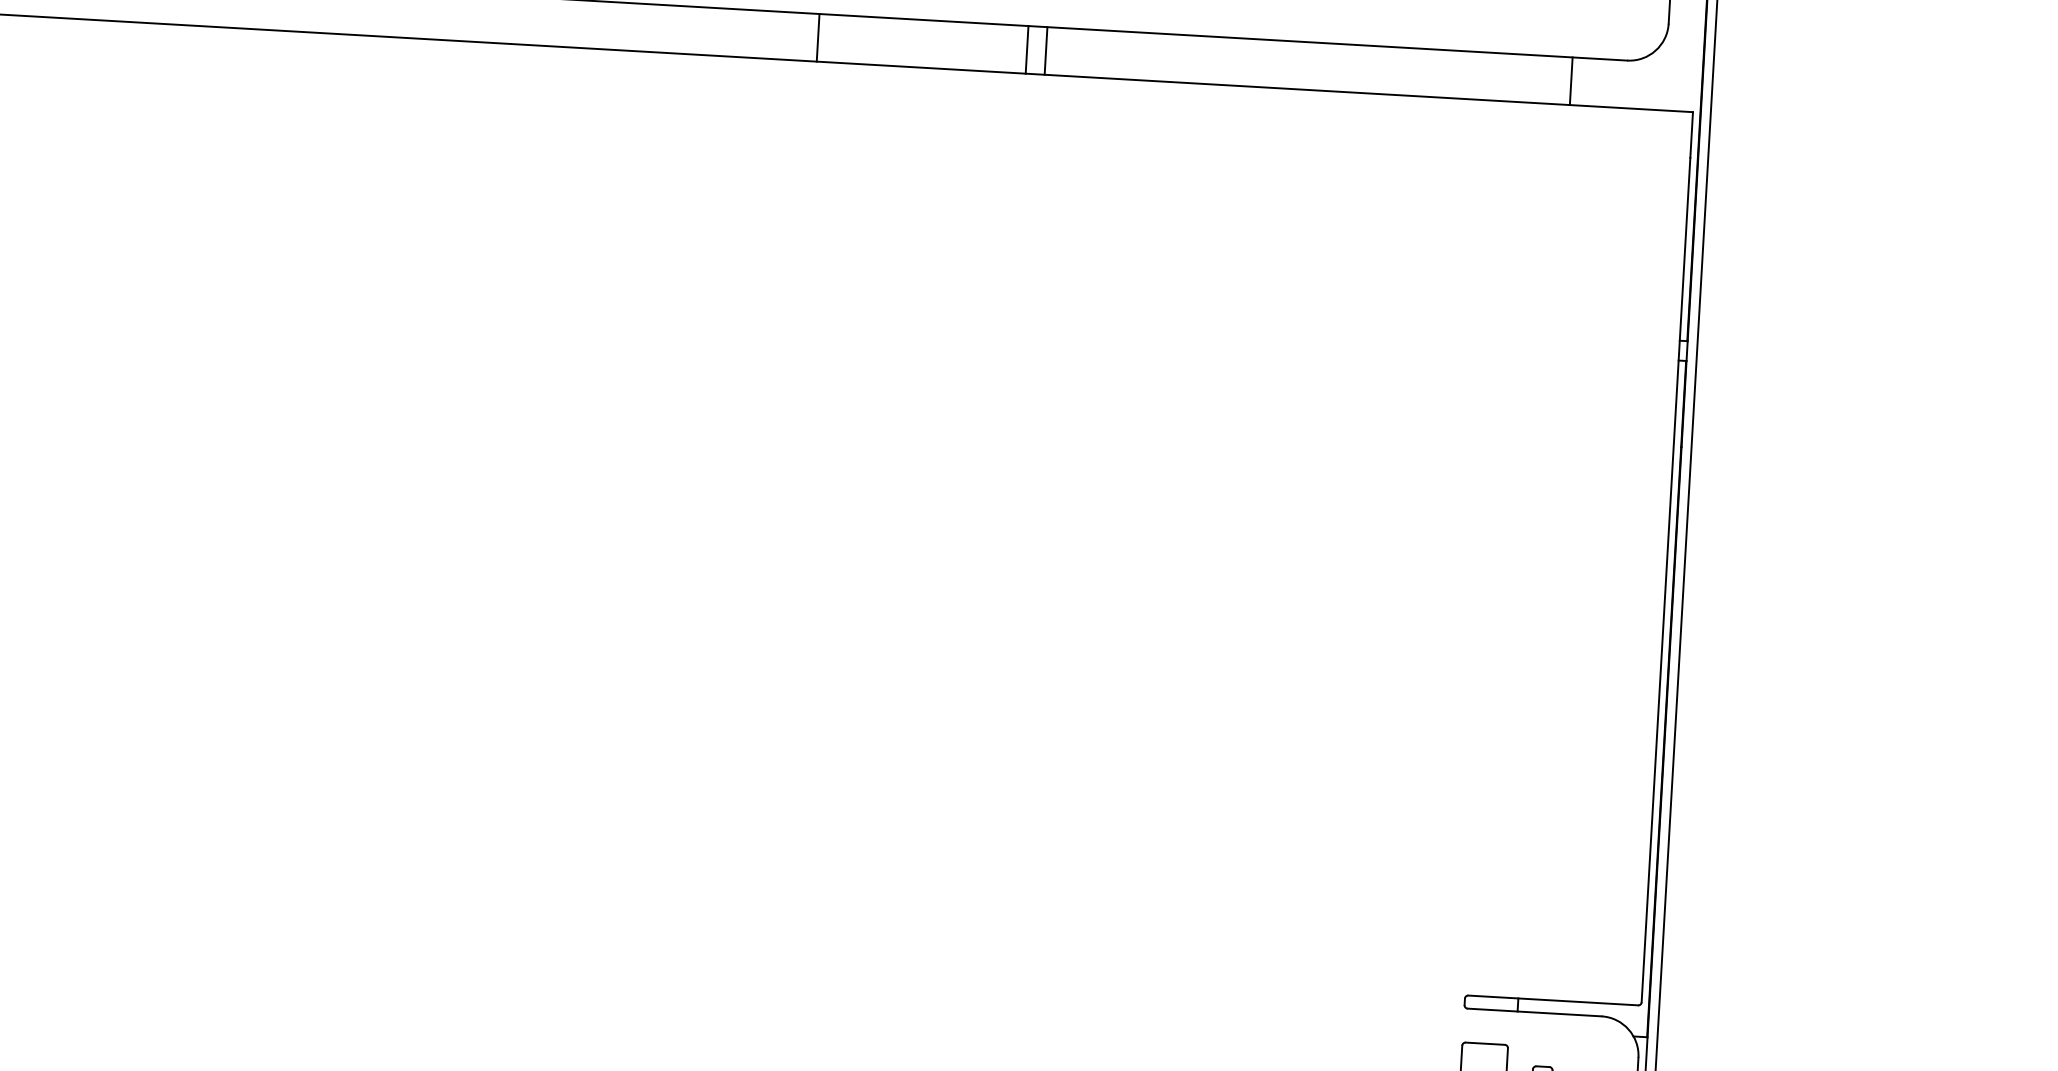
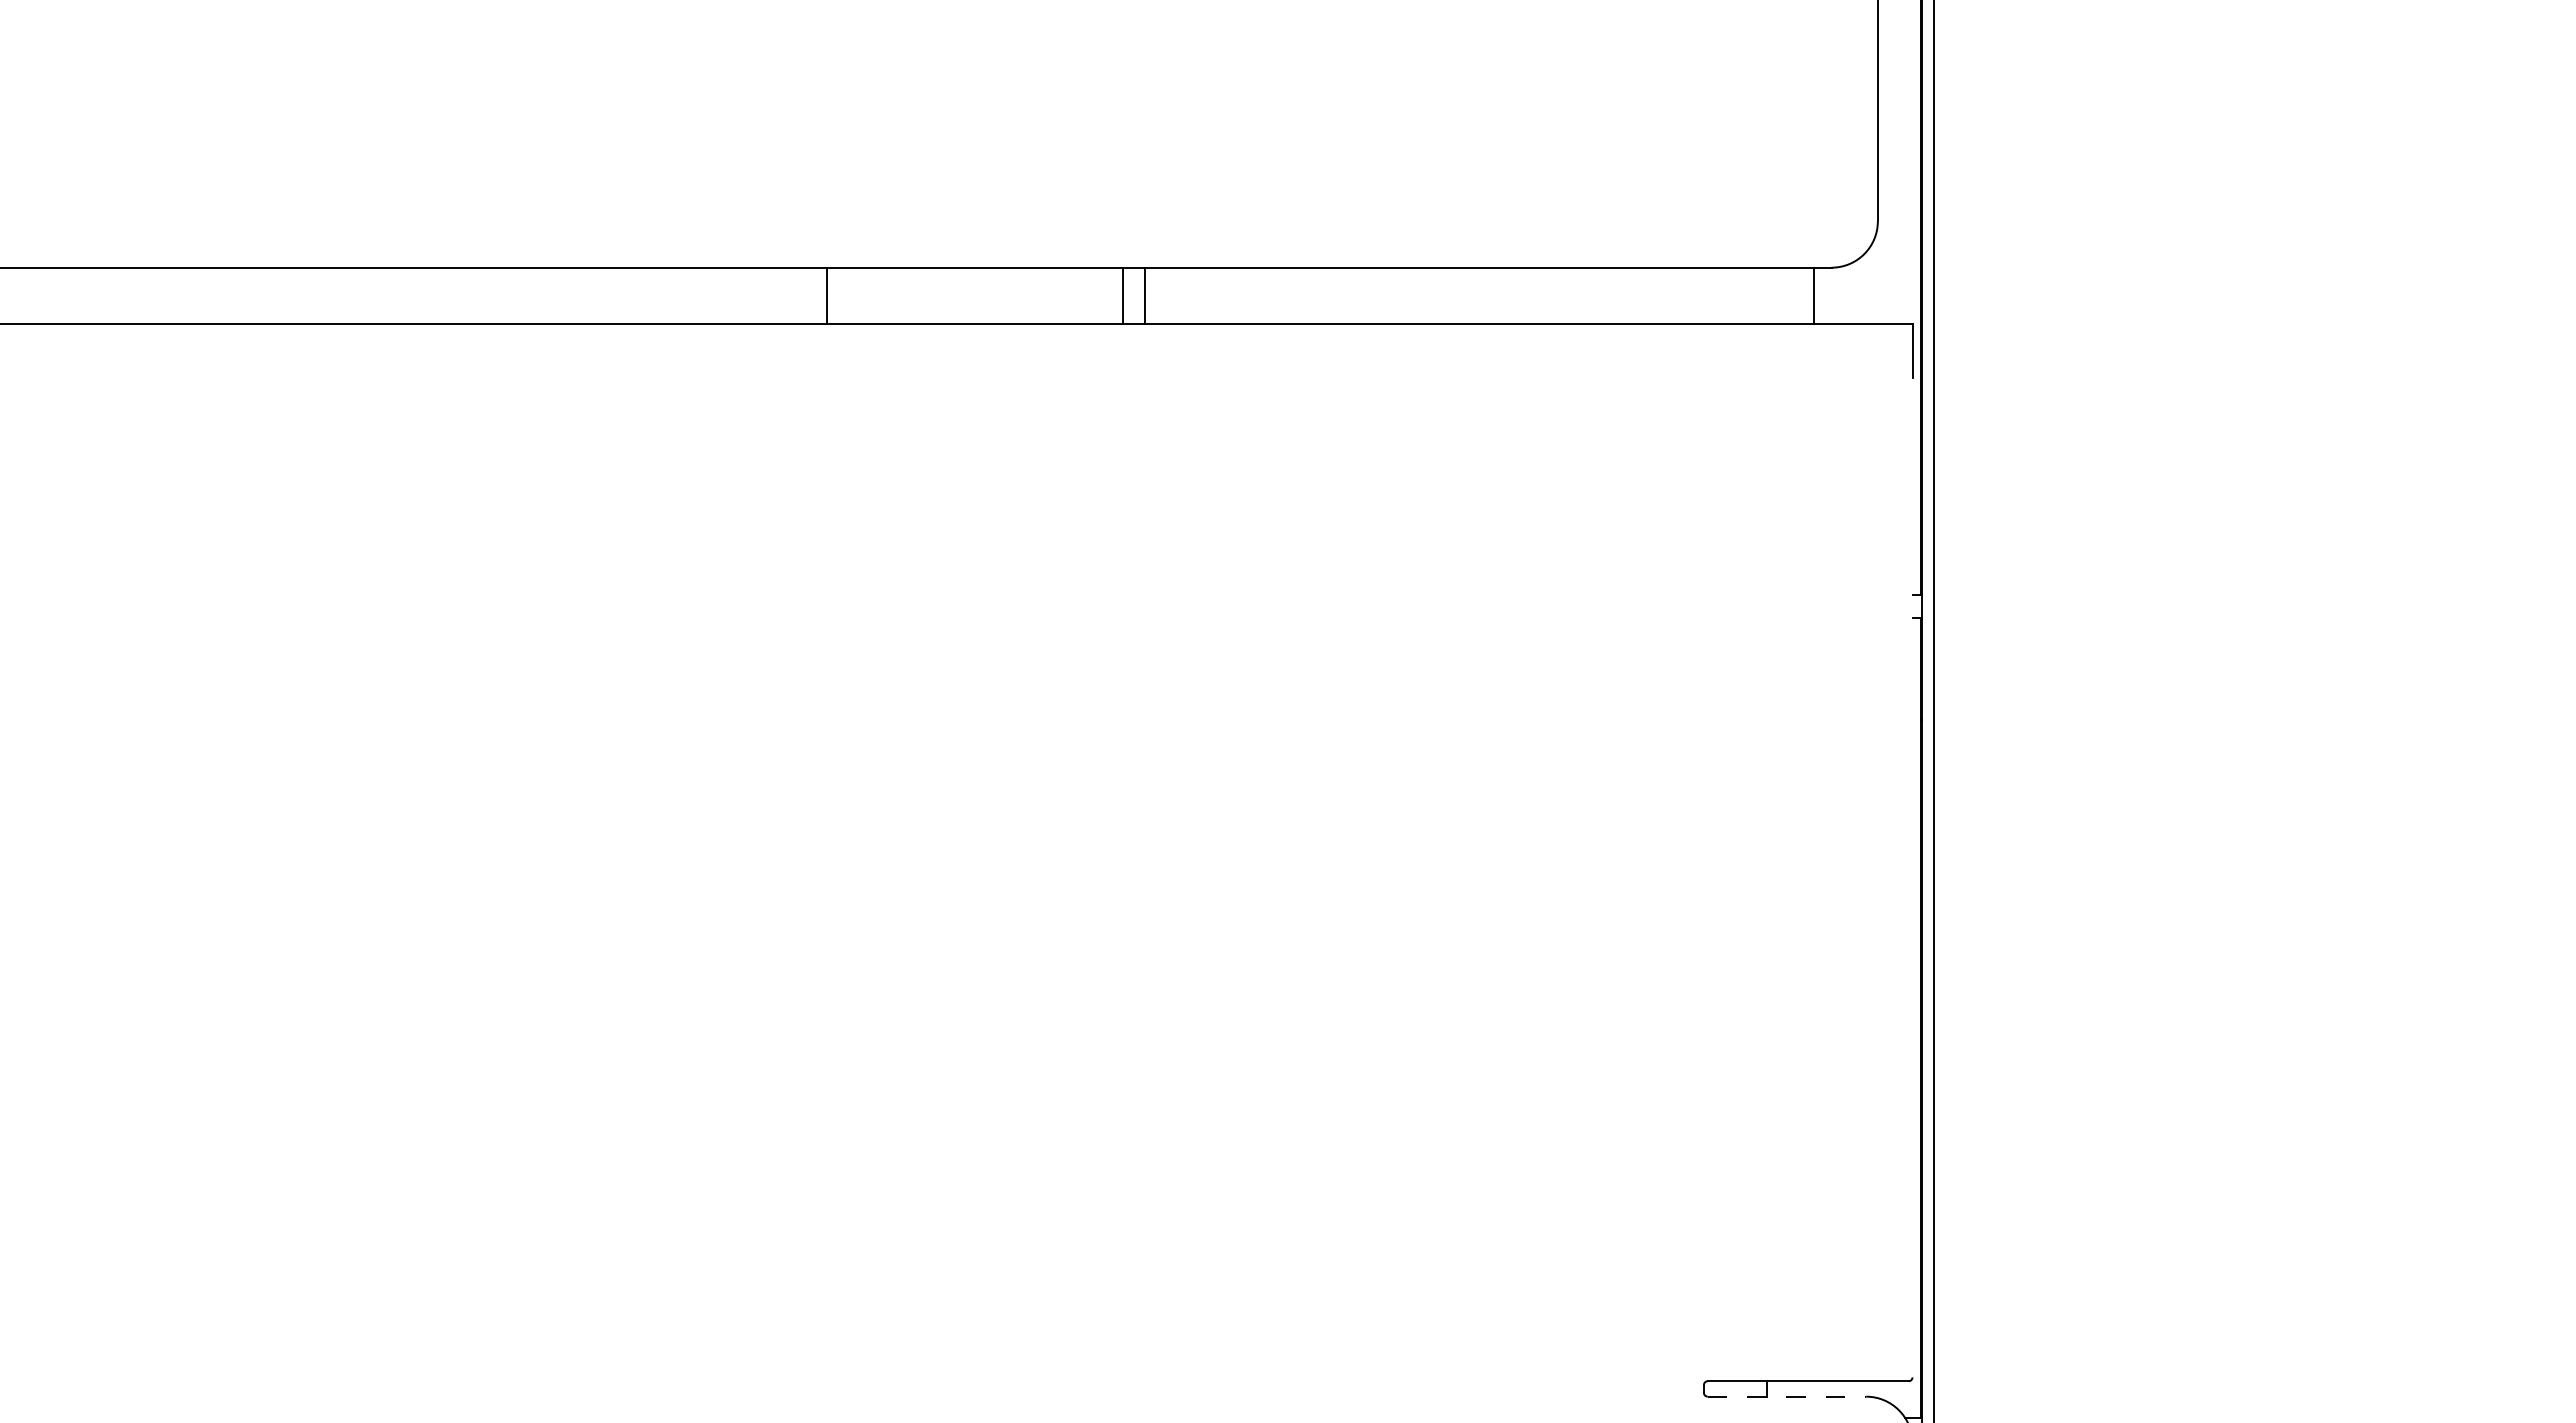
line: (817, 37) -> (826, 295), moved
line: (1570, 80) -> (1813, 295), moved
line: (1665, 579) -> (1912, 877), removed
line: (1535, 1012) -> (1787, 1396), solid -> dashed

